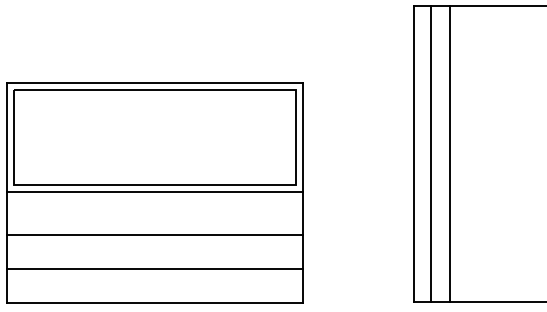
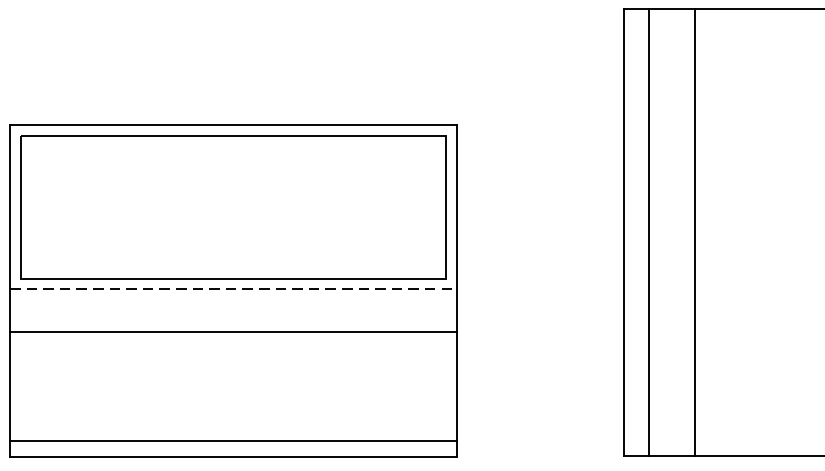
line: (449, 153) -> (694, 231), moved
line: (155, 191) -> (234, 289), solid -> dashed
line: (154, 234) -> (232, 331), moved
line: (154, 268) -> (232, 439), moved

